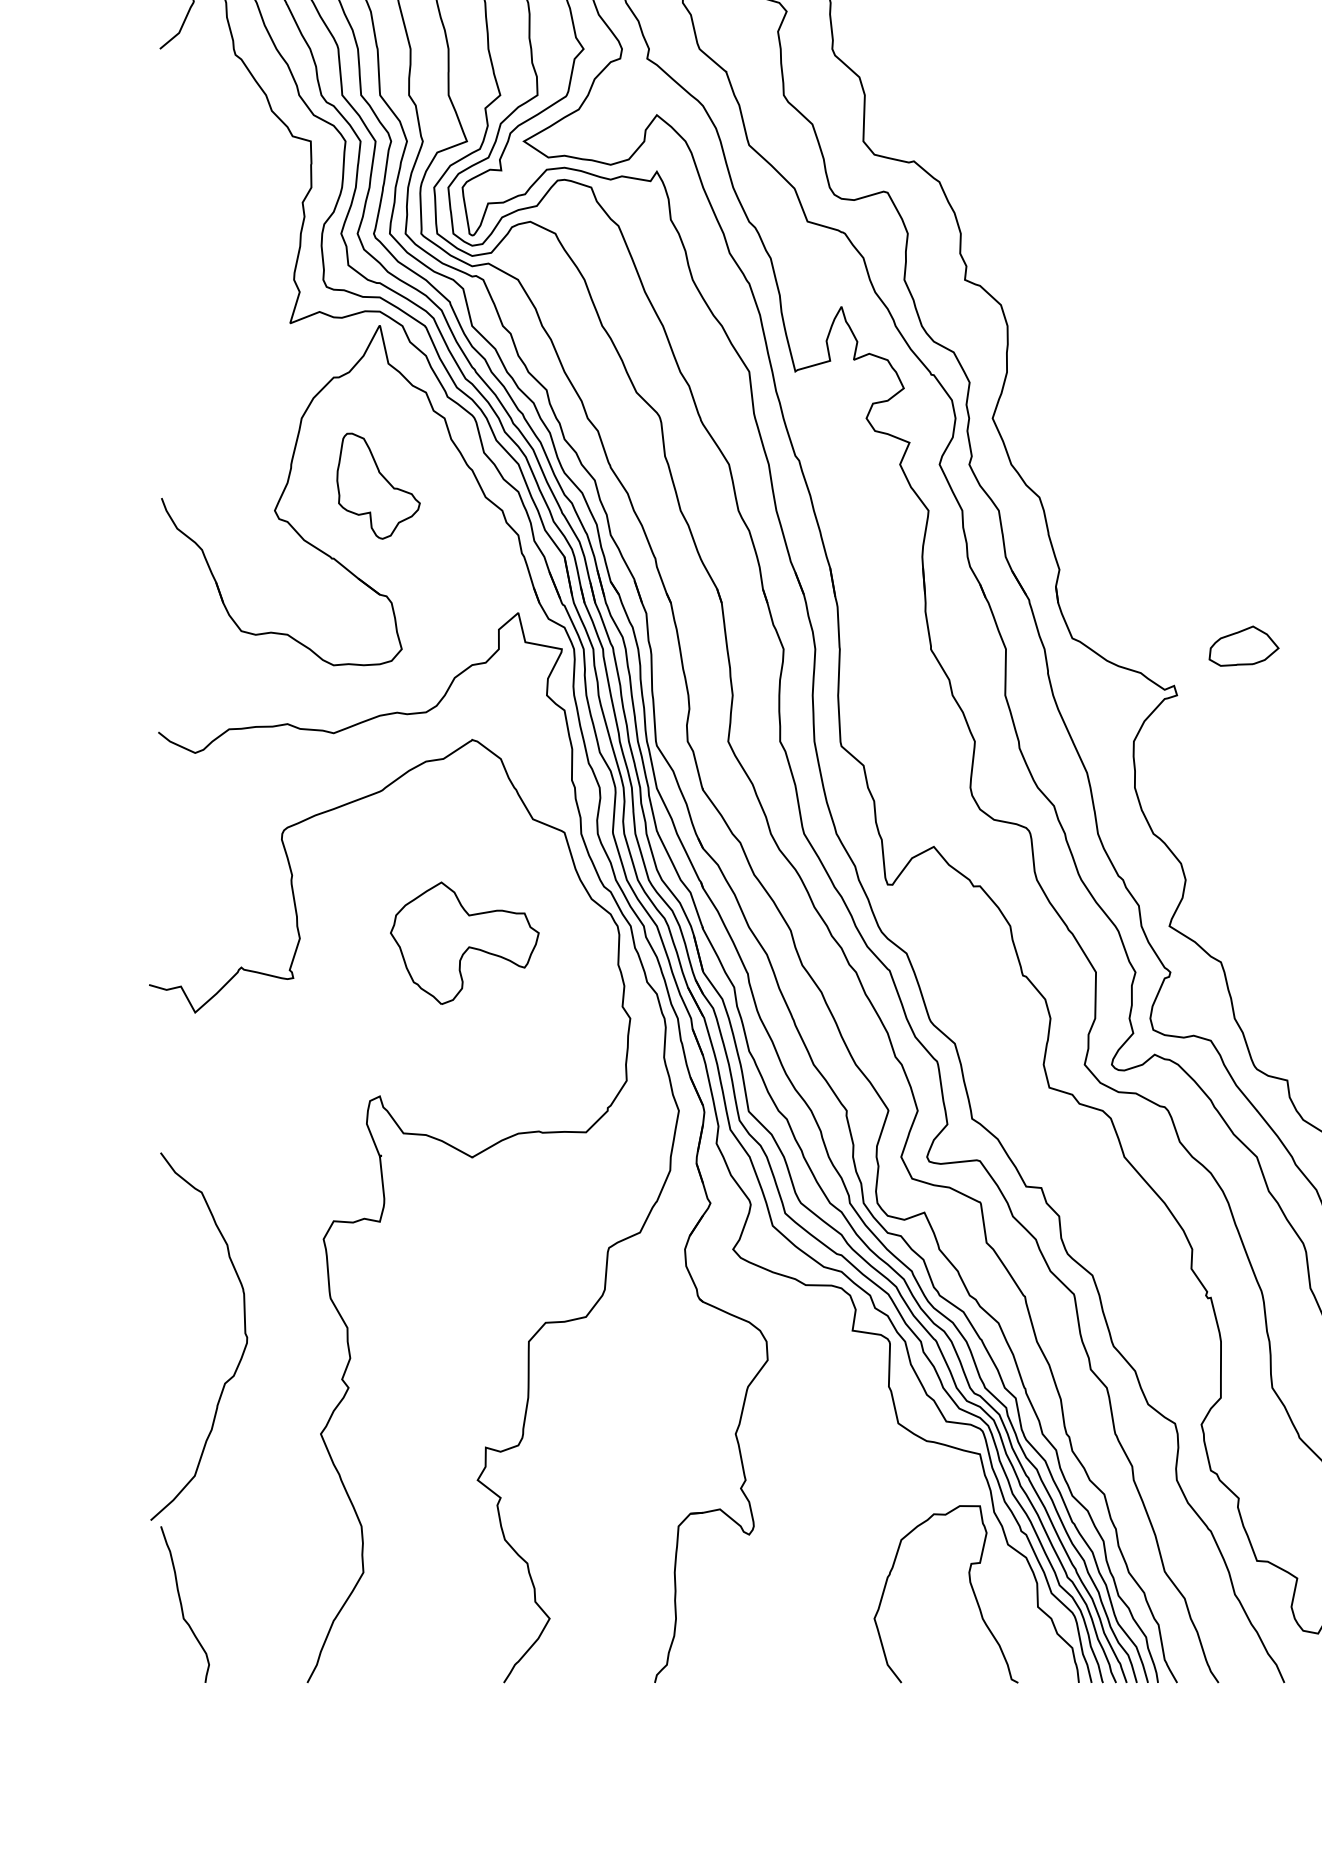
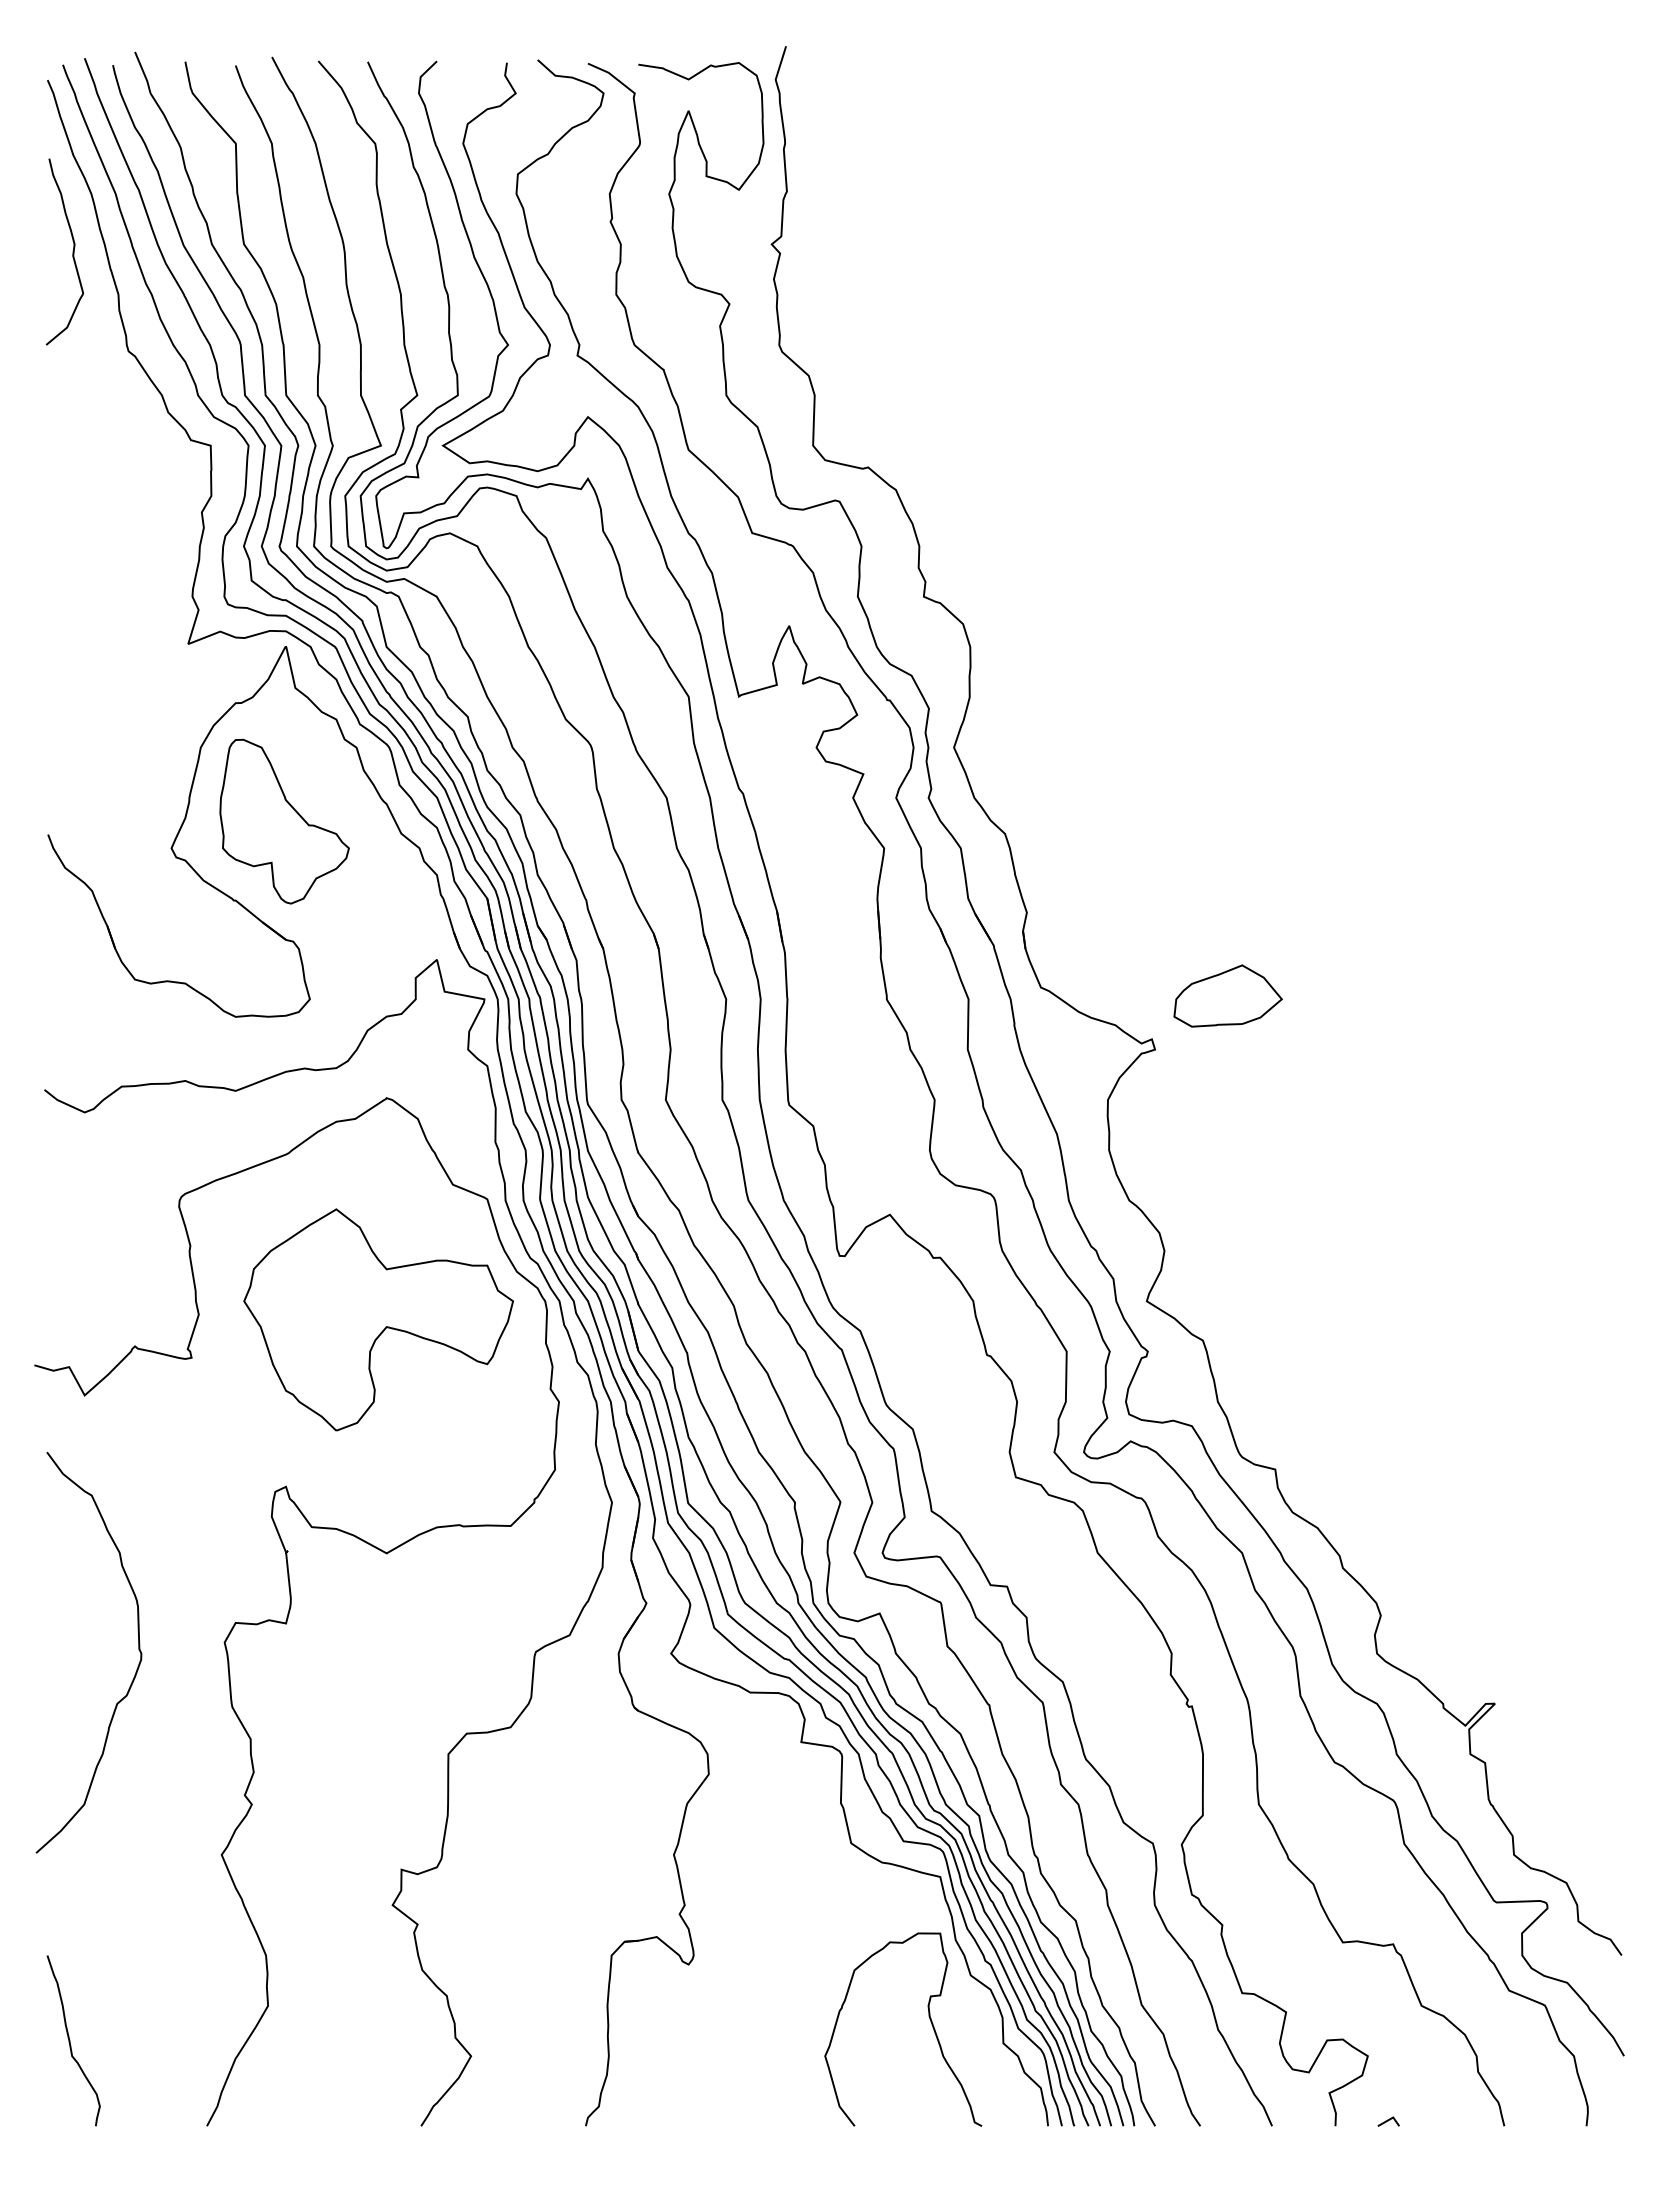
part: (378, 486) -> (284, 821), size x1.43
part: (1243, 645) -> (1227, 995), size x1.43
part: (464, 942) -> (378, 1319), size x1.67
curve: (244, 1333) -> (138, 1649), moved

